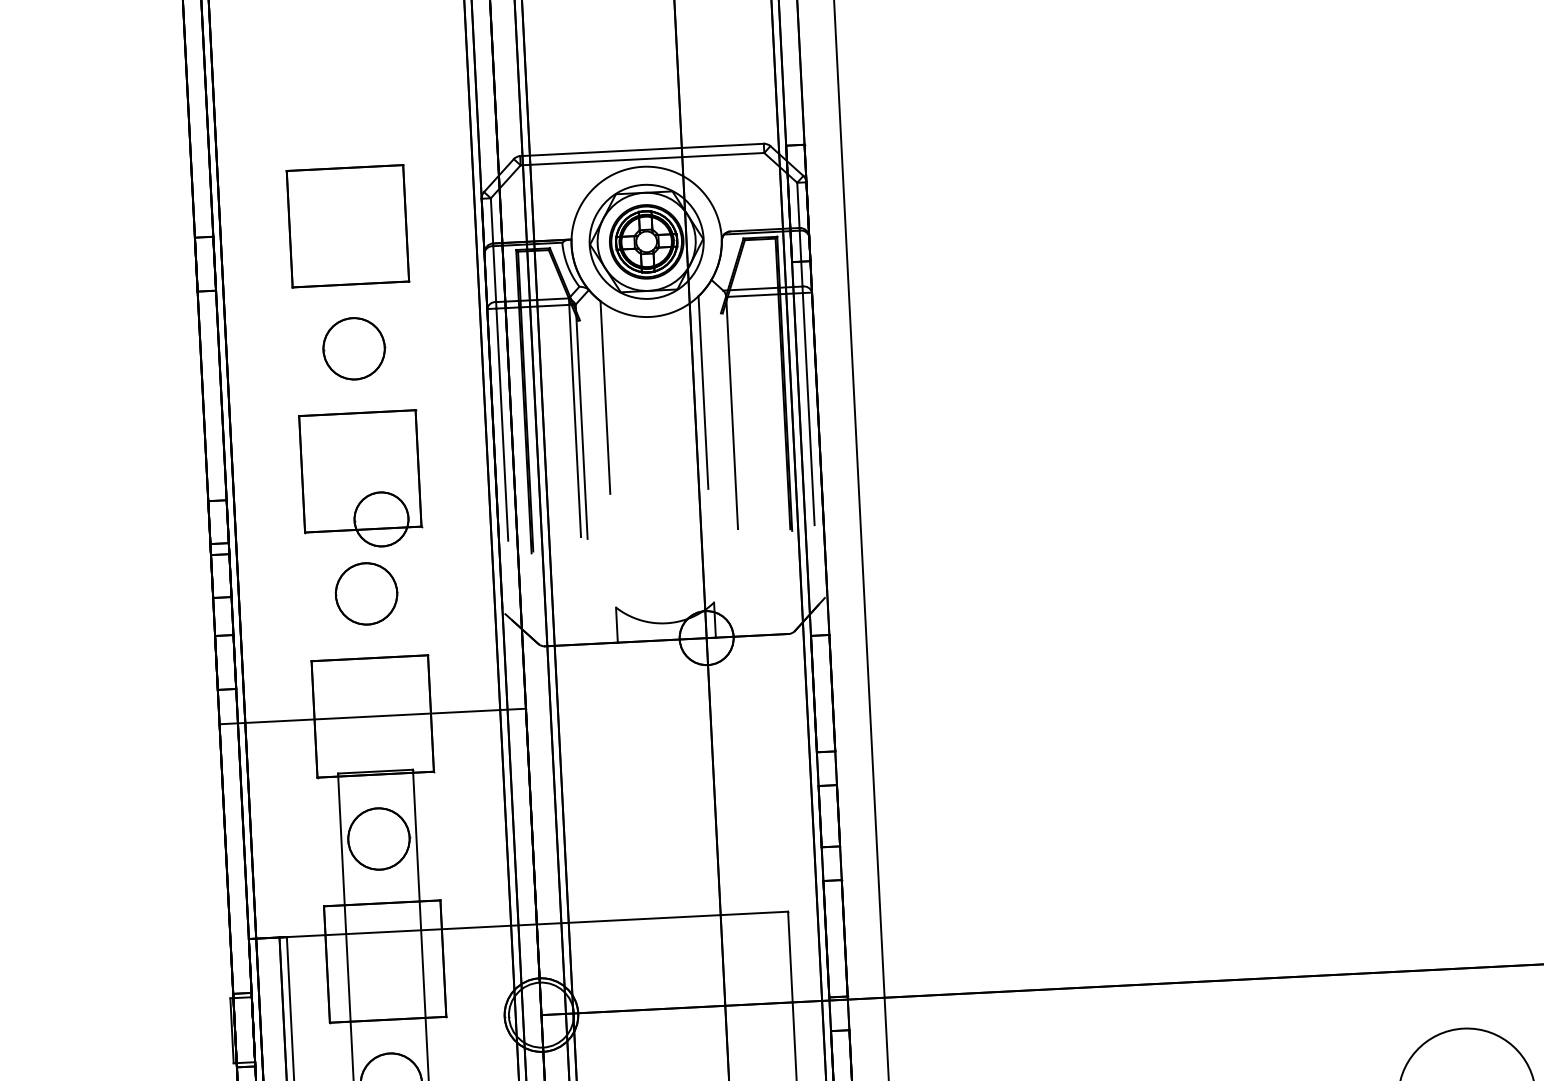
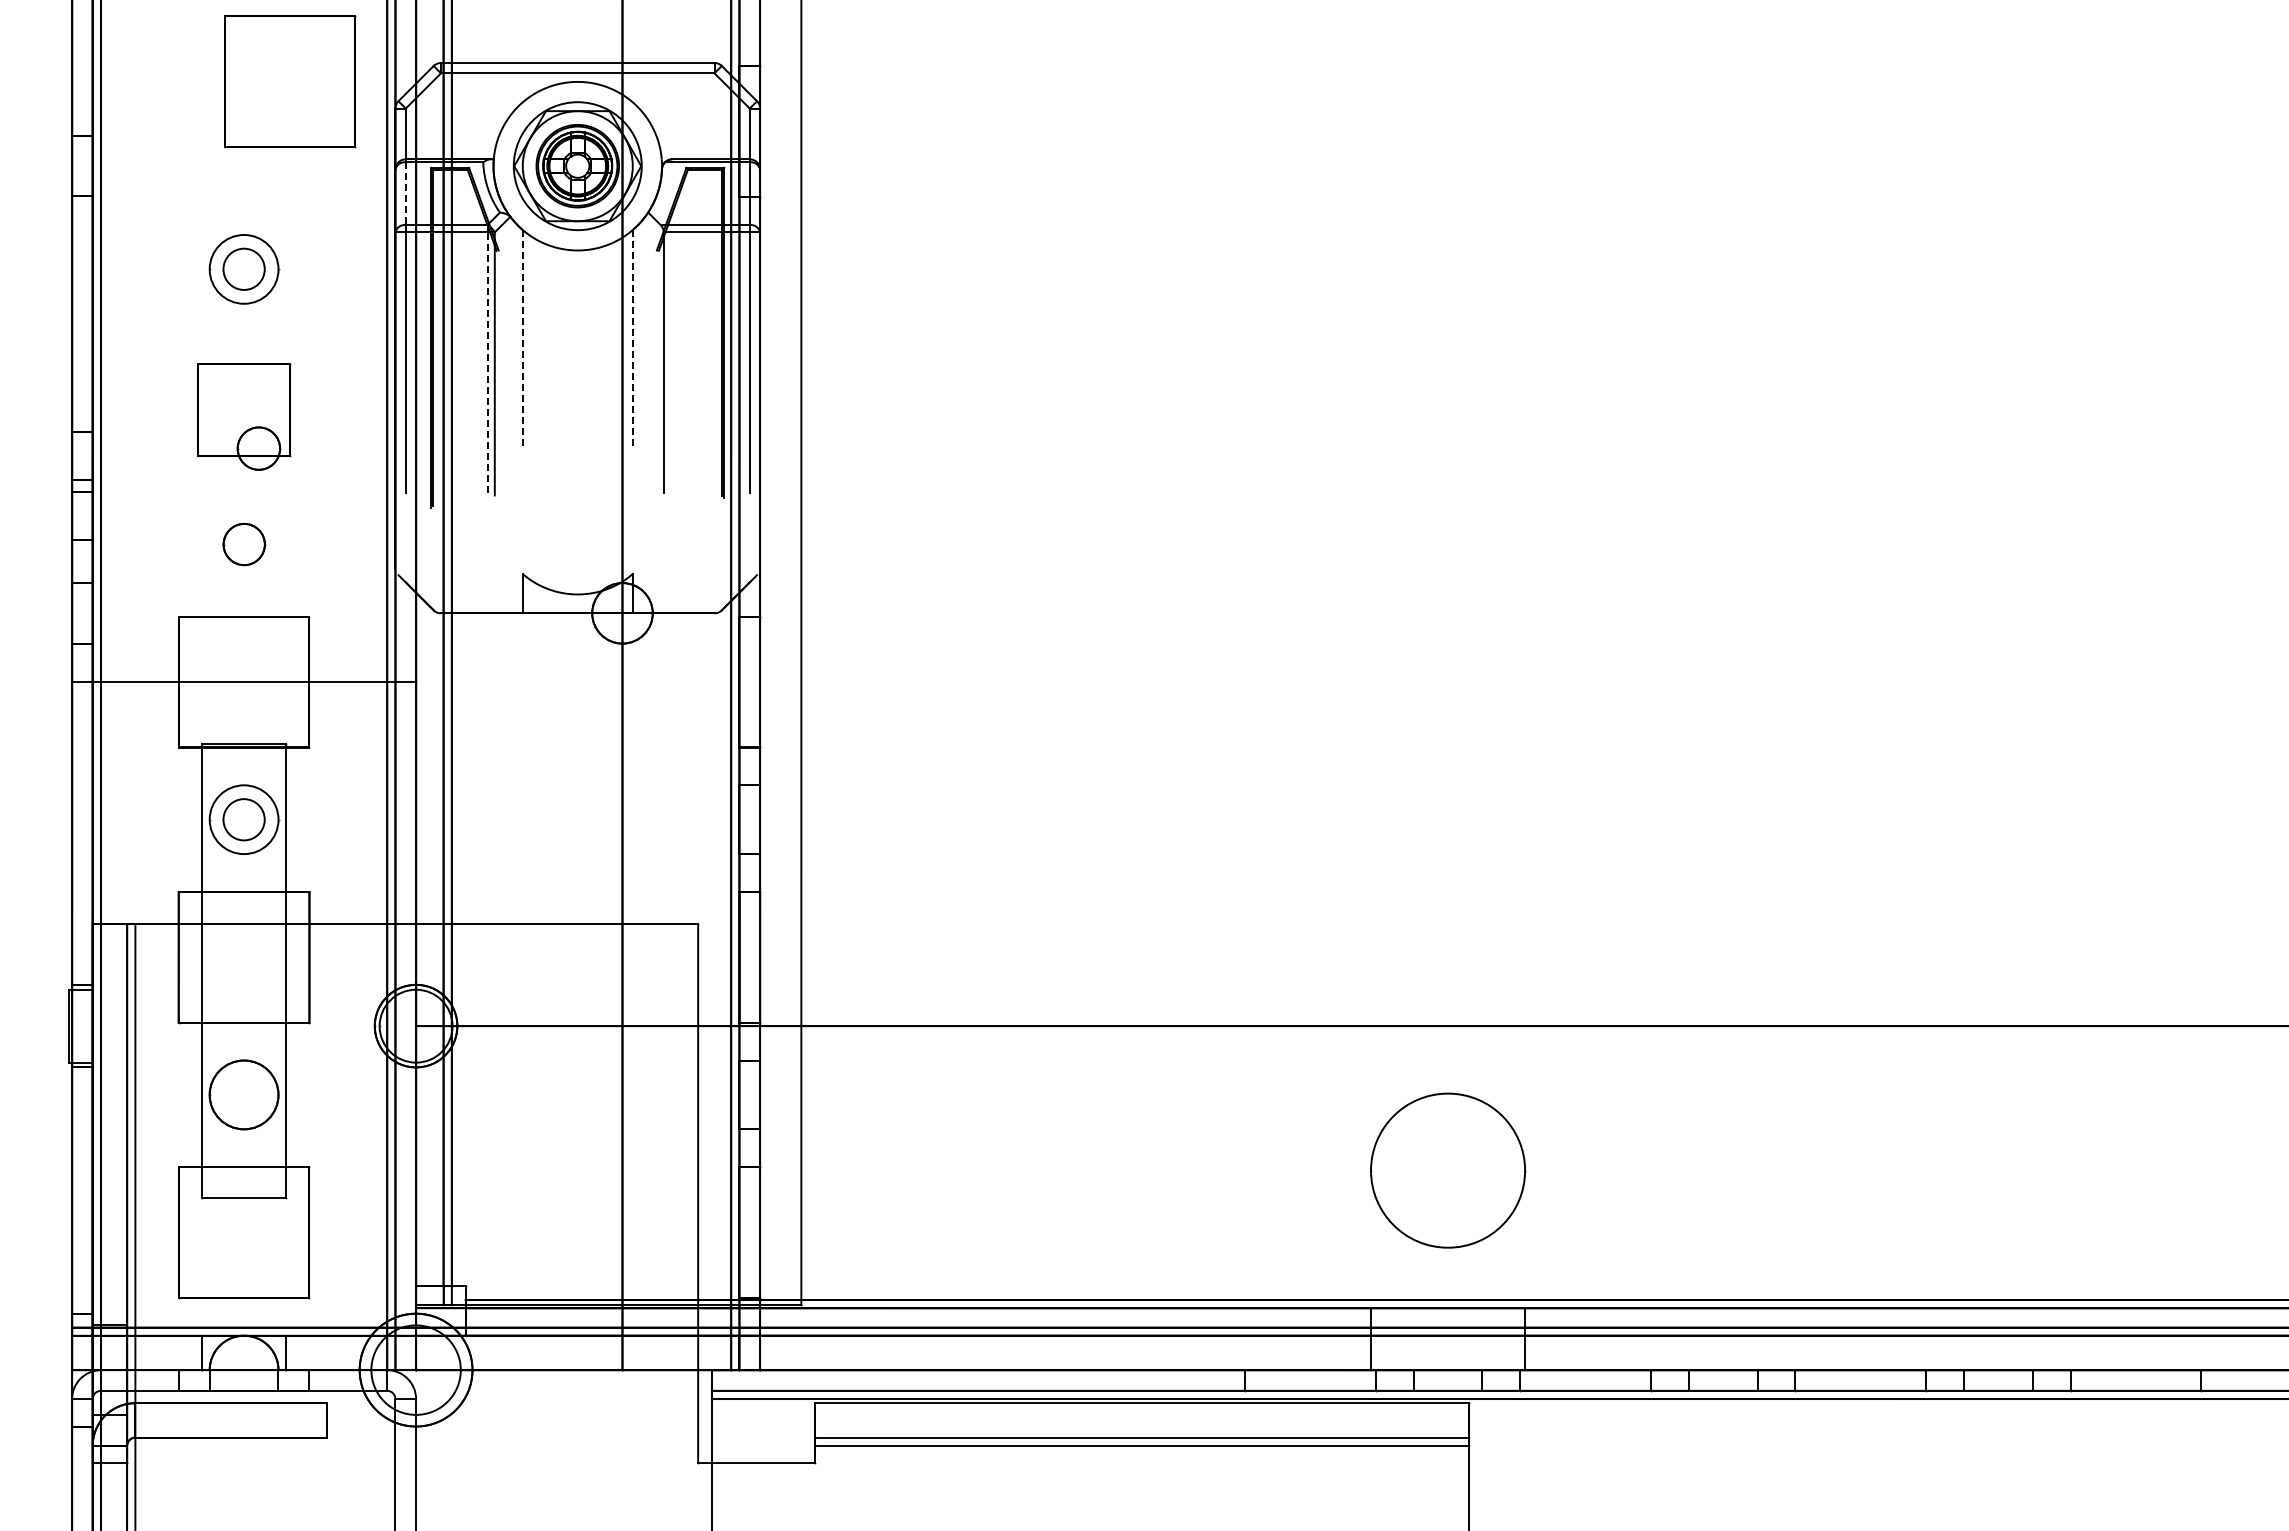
part: (348, 226) -> (290, 81), moved
line: (494, 274) -> (405, 194), solid -> dashed
circle: (353, 348) -> (243, 268), size x0.6
line: (703, 391) -> (632, 337), solid -> dashed
line: (605, 397) -> (522, 338), solid -> dashed
line: (575, 420) -> (487, 362), solid -> dashed
part: (361, 480) -> (244, 417), size x0.7
part: (366, 593) -> (244, 544), size x0.6
circle: (378, 838) -> (243, 819), size x0.6

